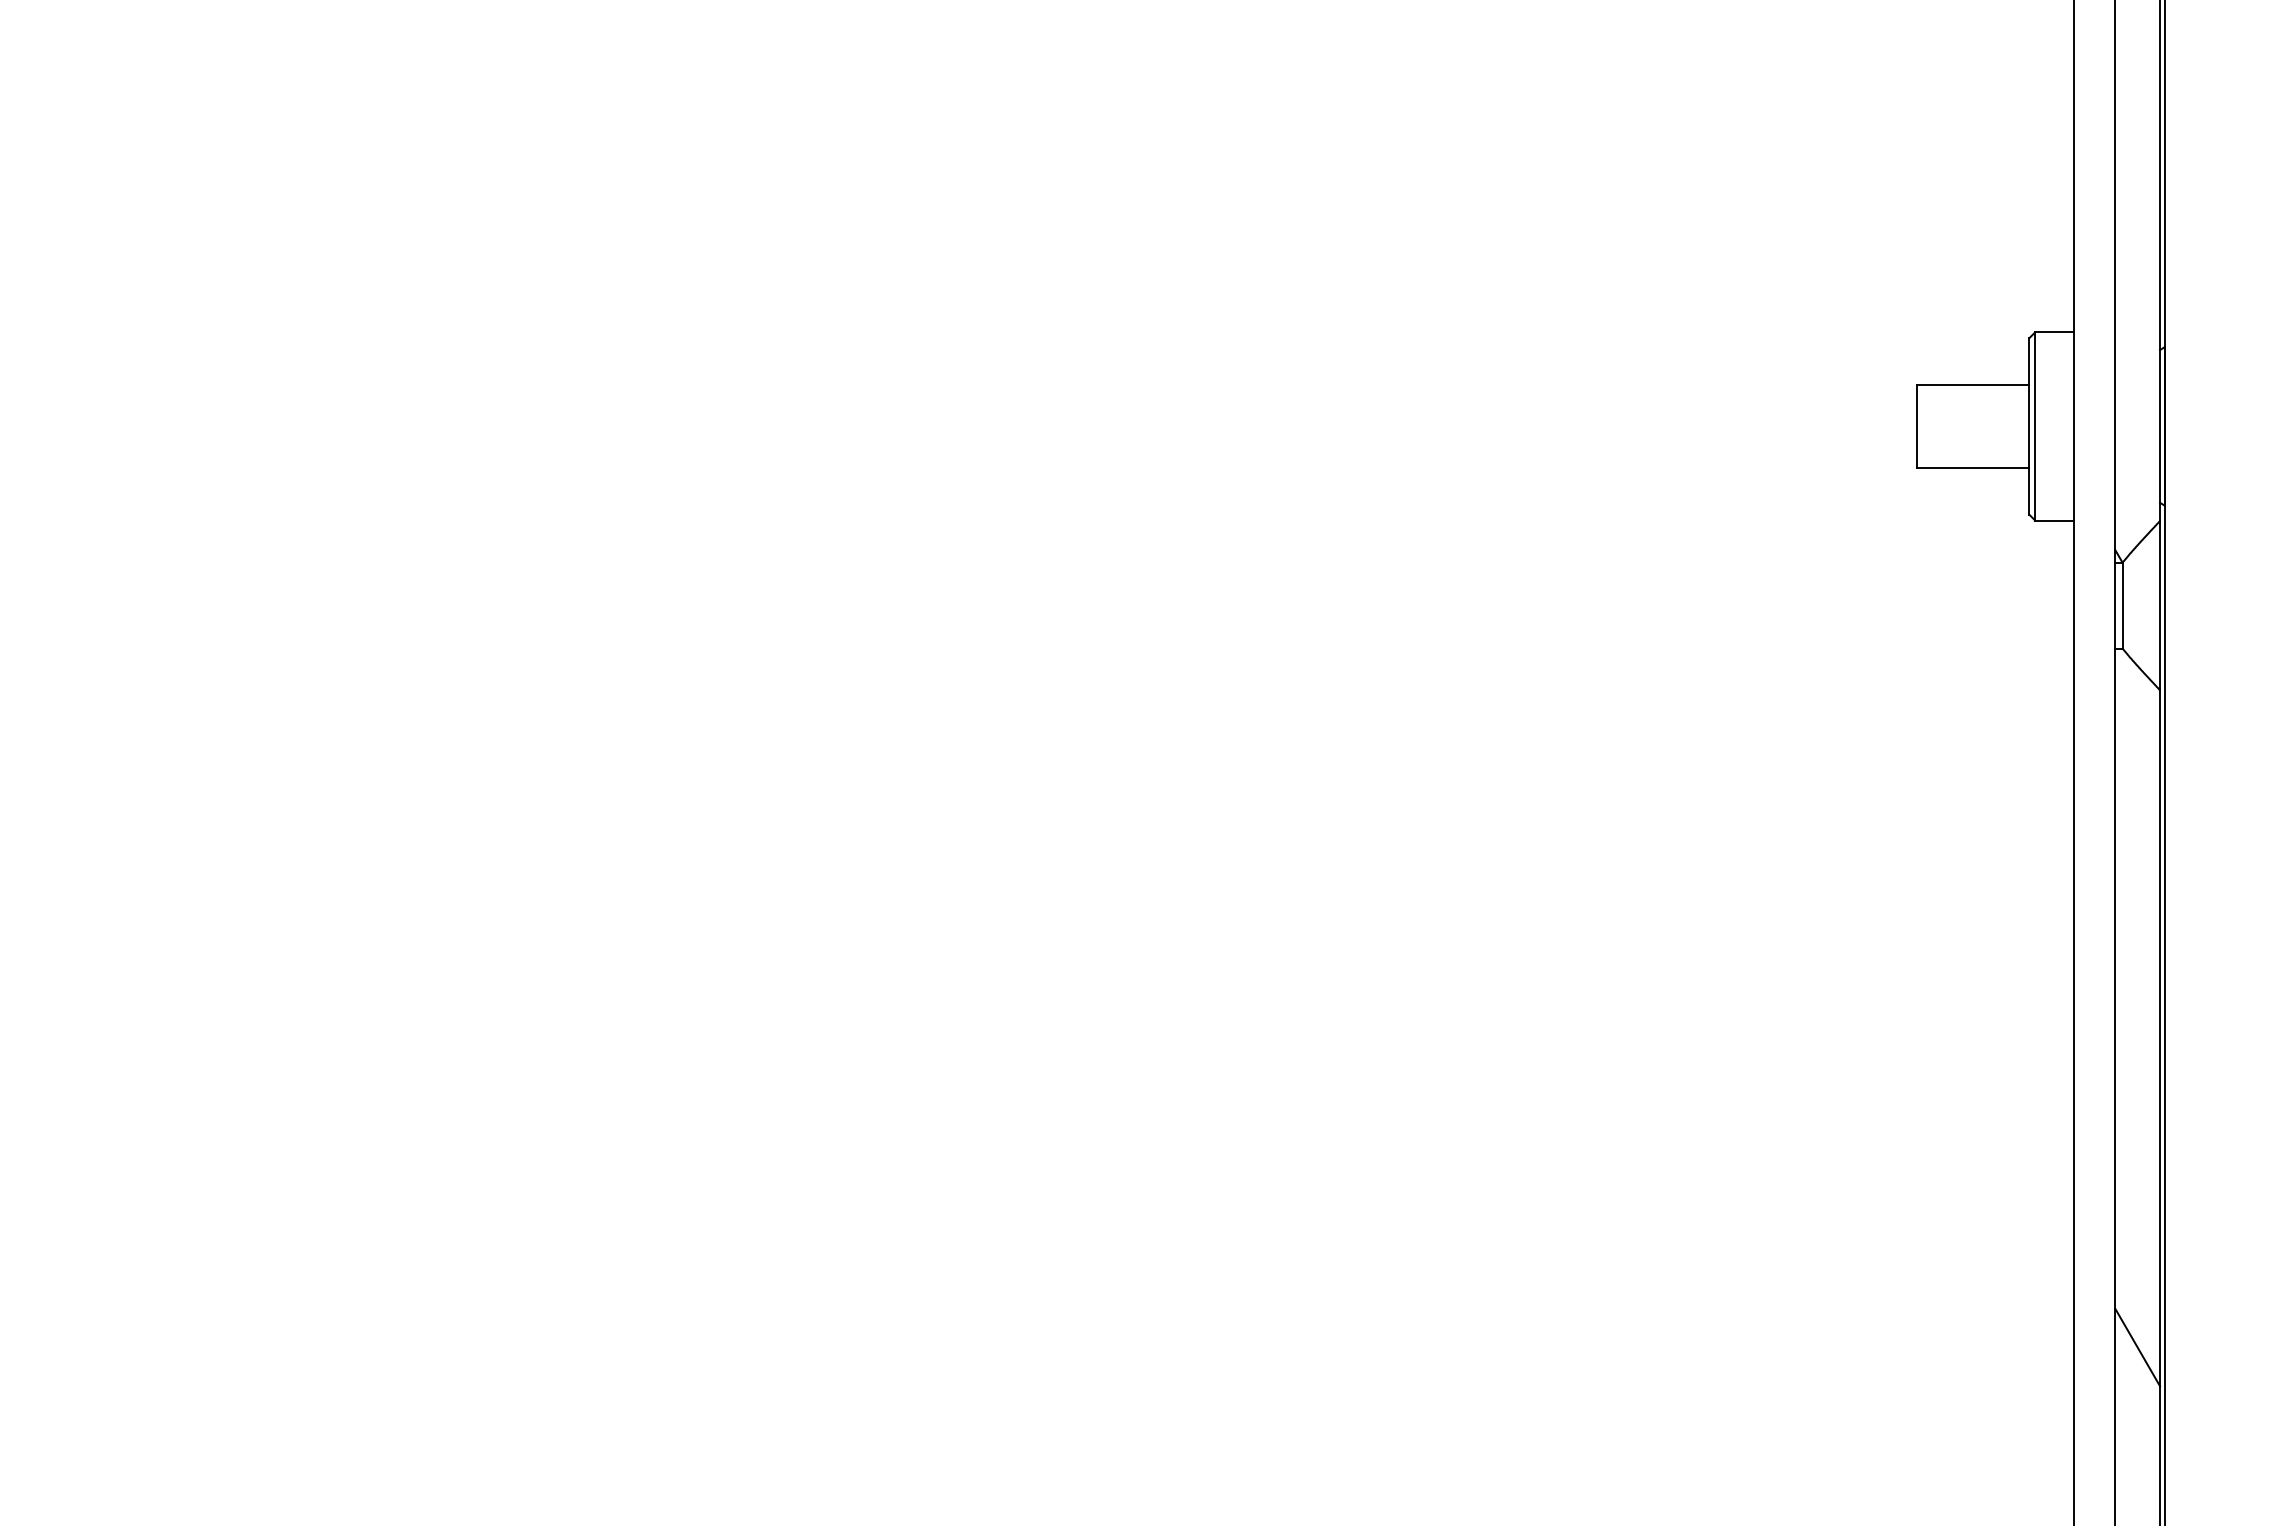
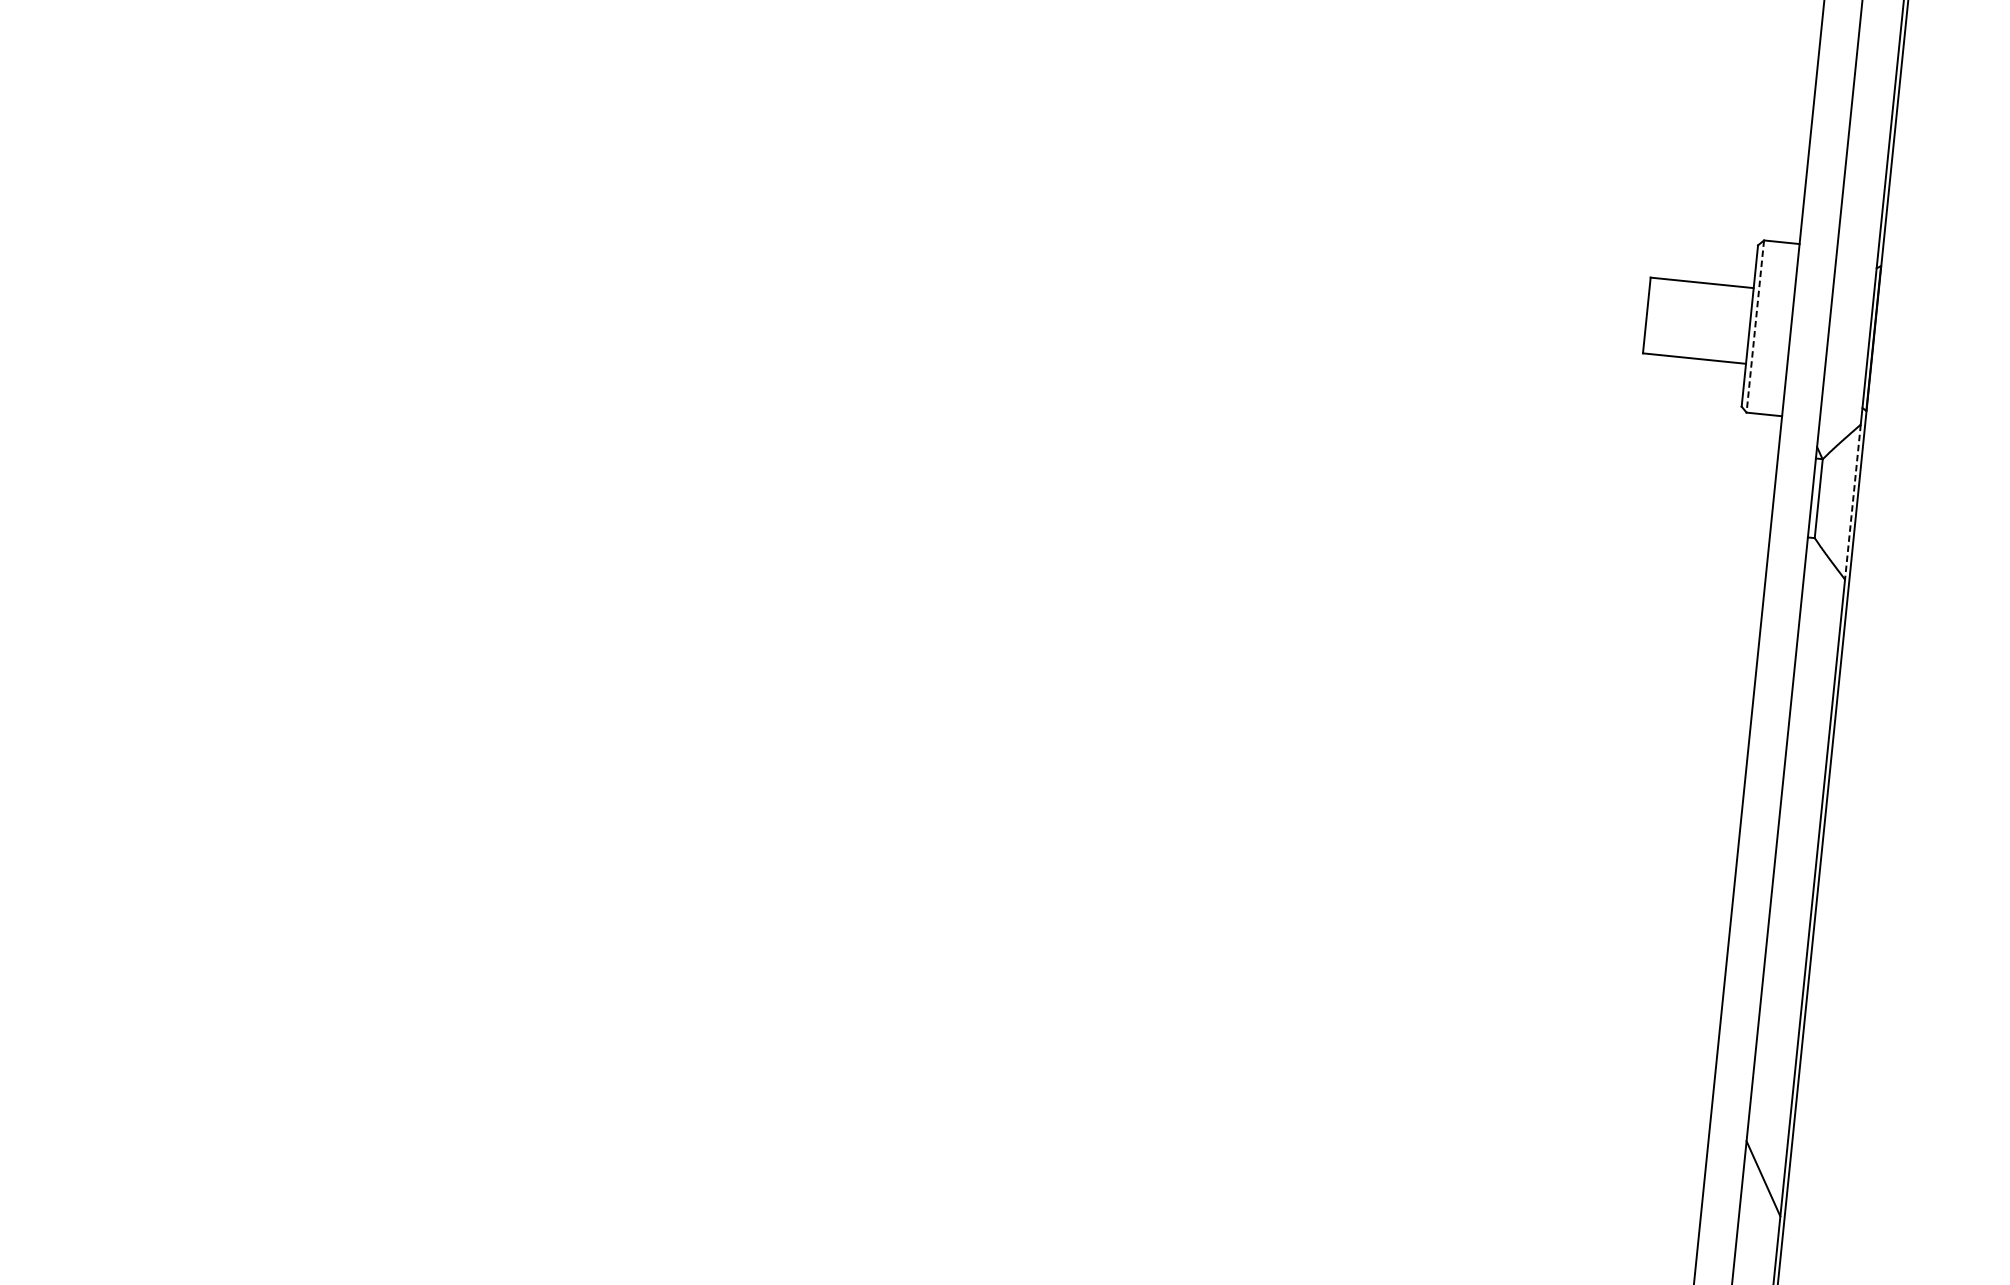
line: (2035, 426) -> (1755, 326), solid -> dashed
line: (2160, 605) -> (1853, 502), solid -> dashed

